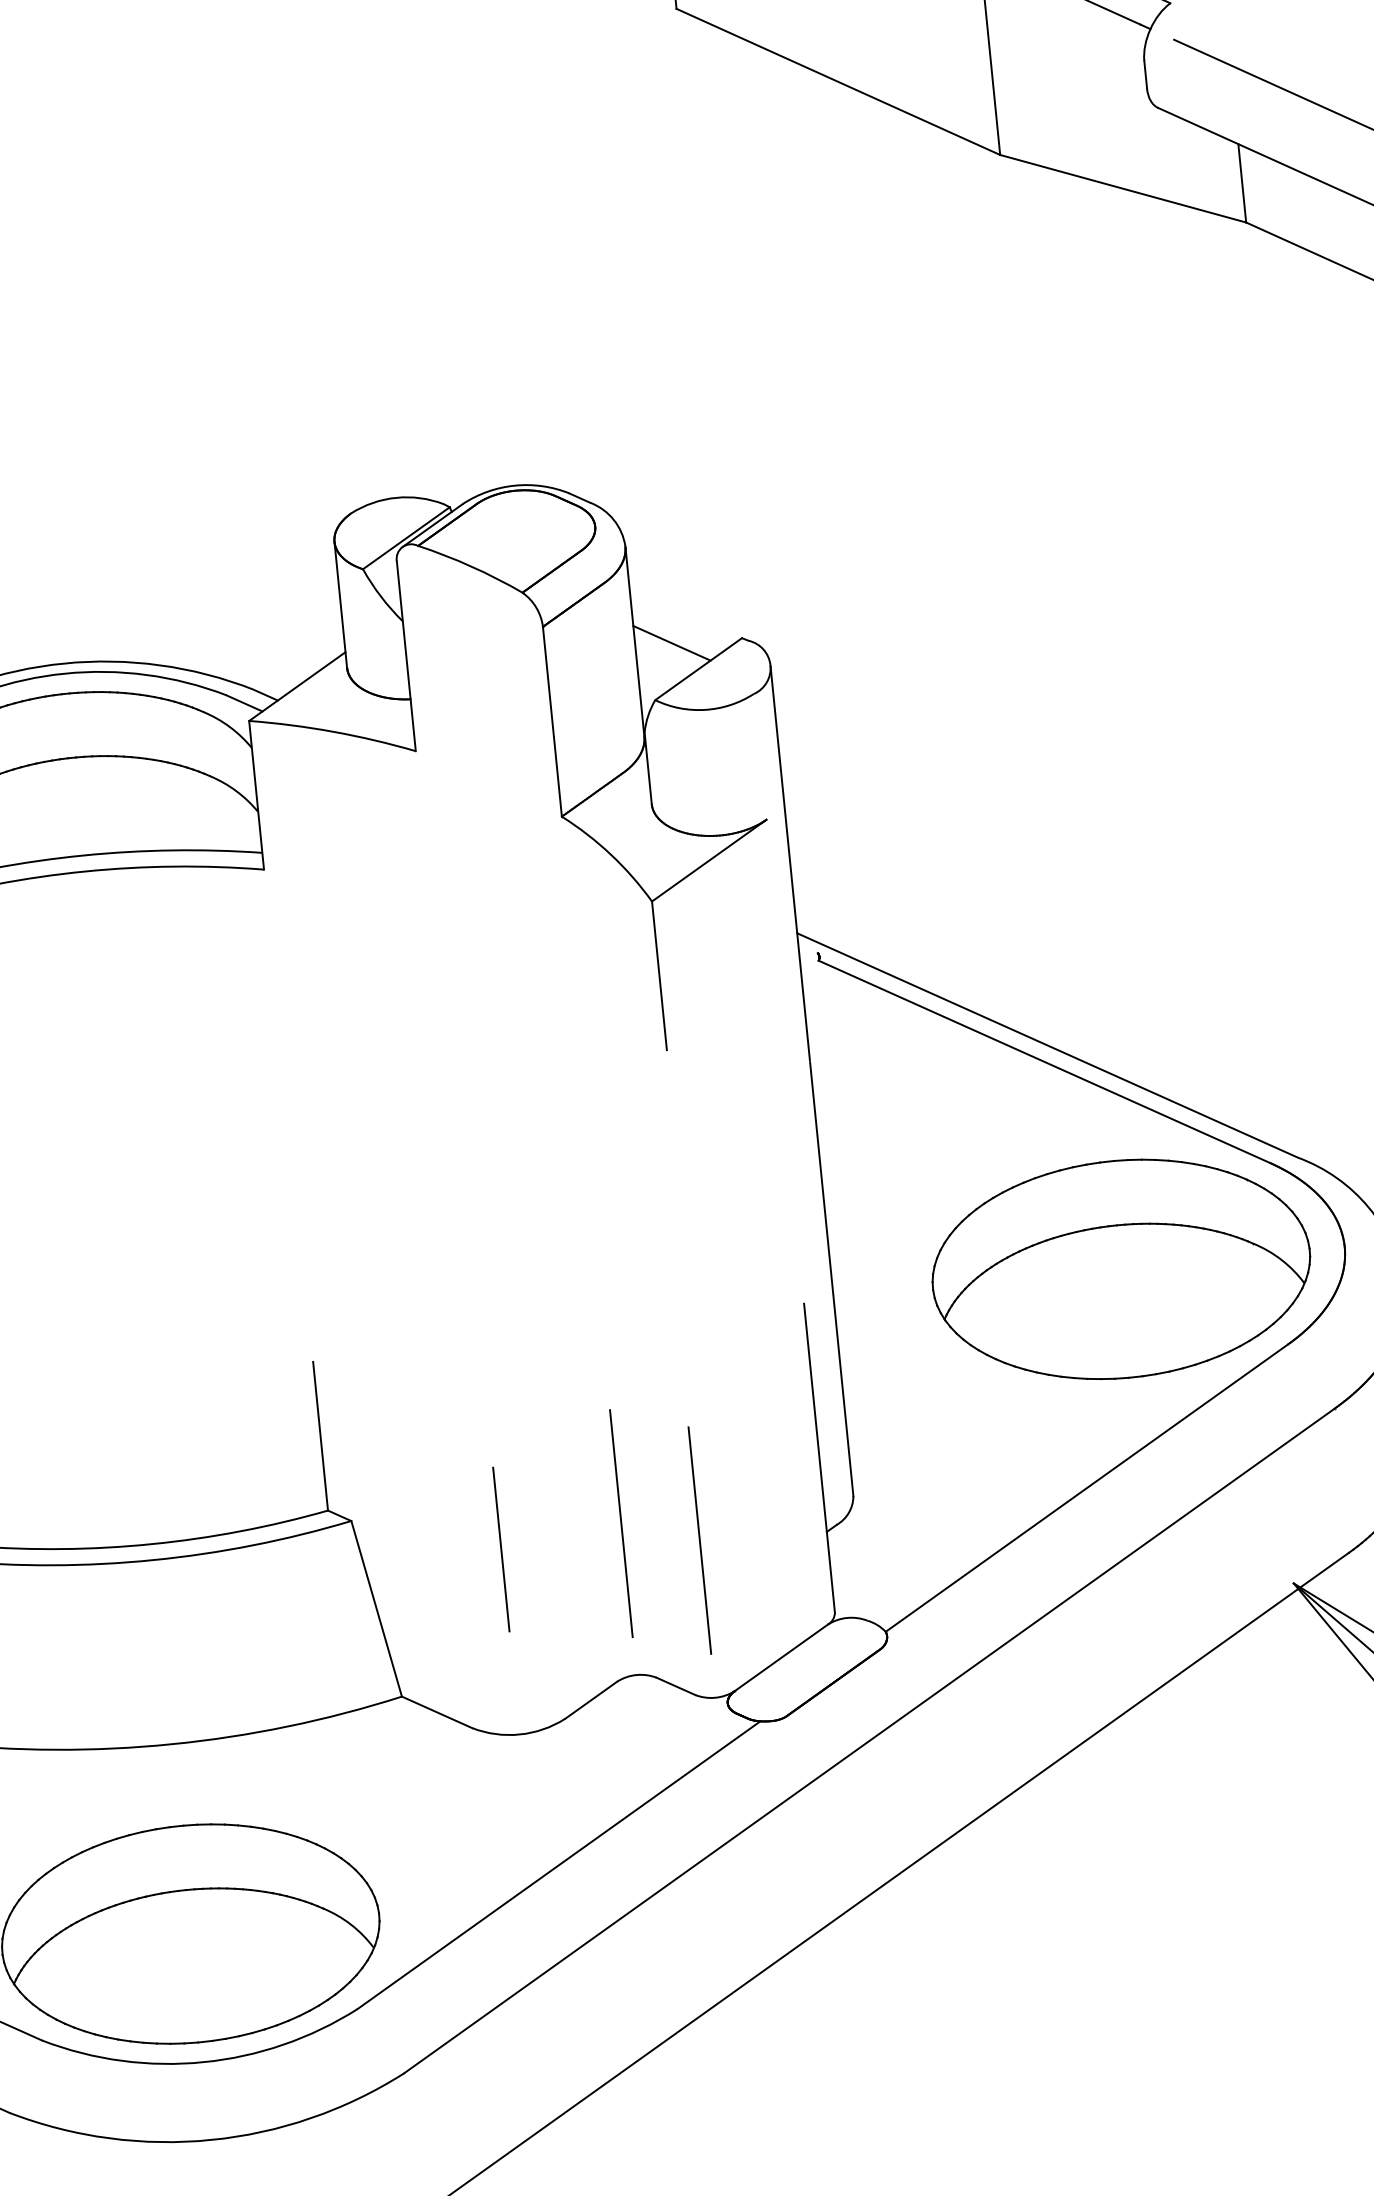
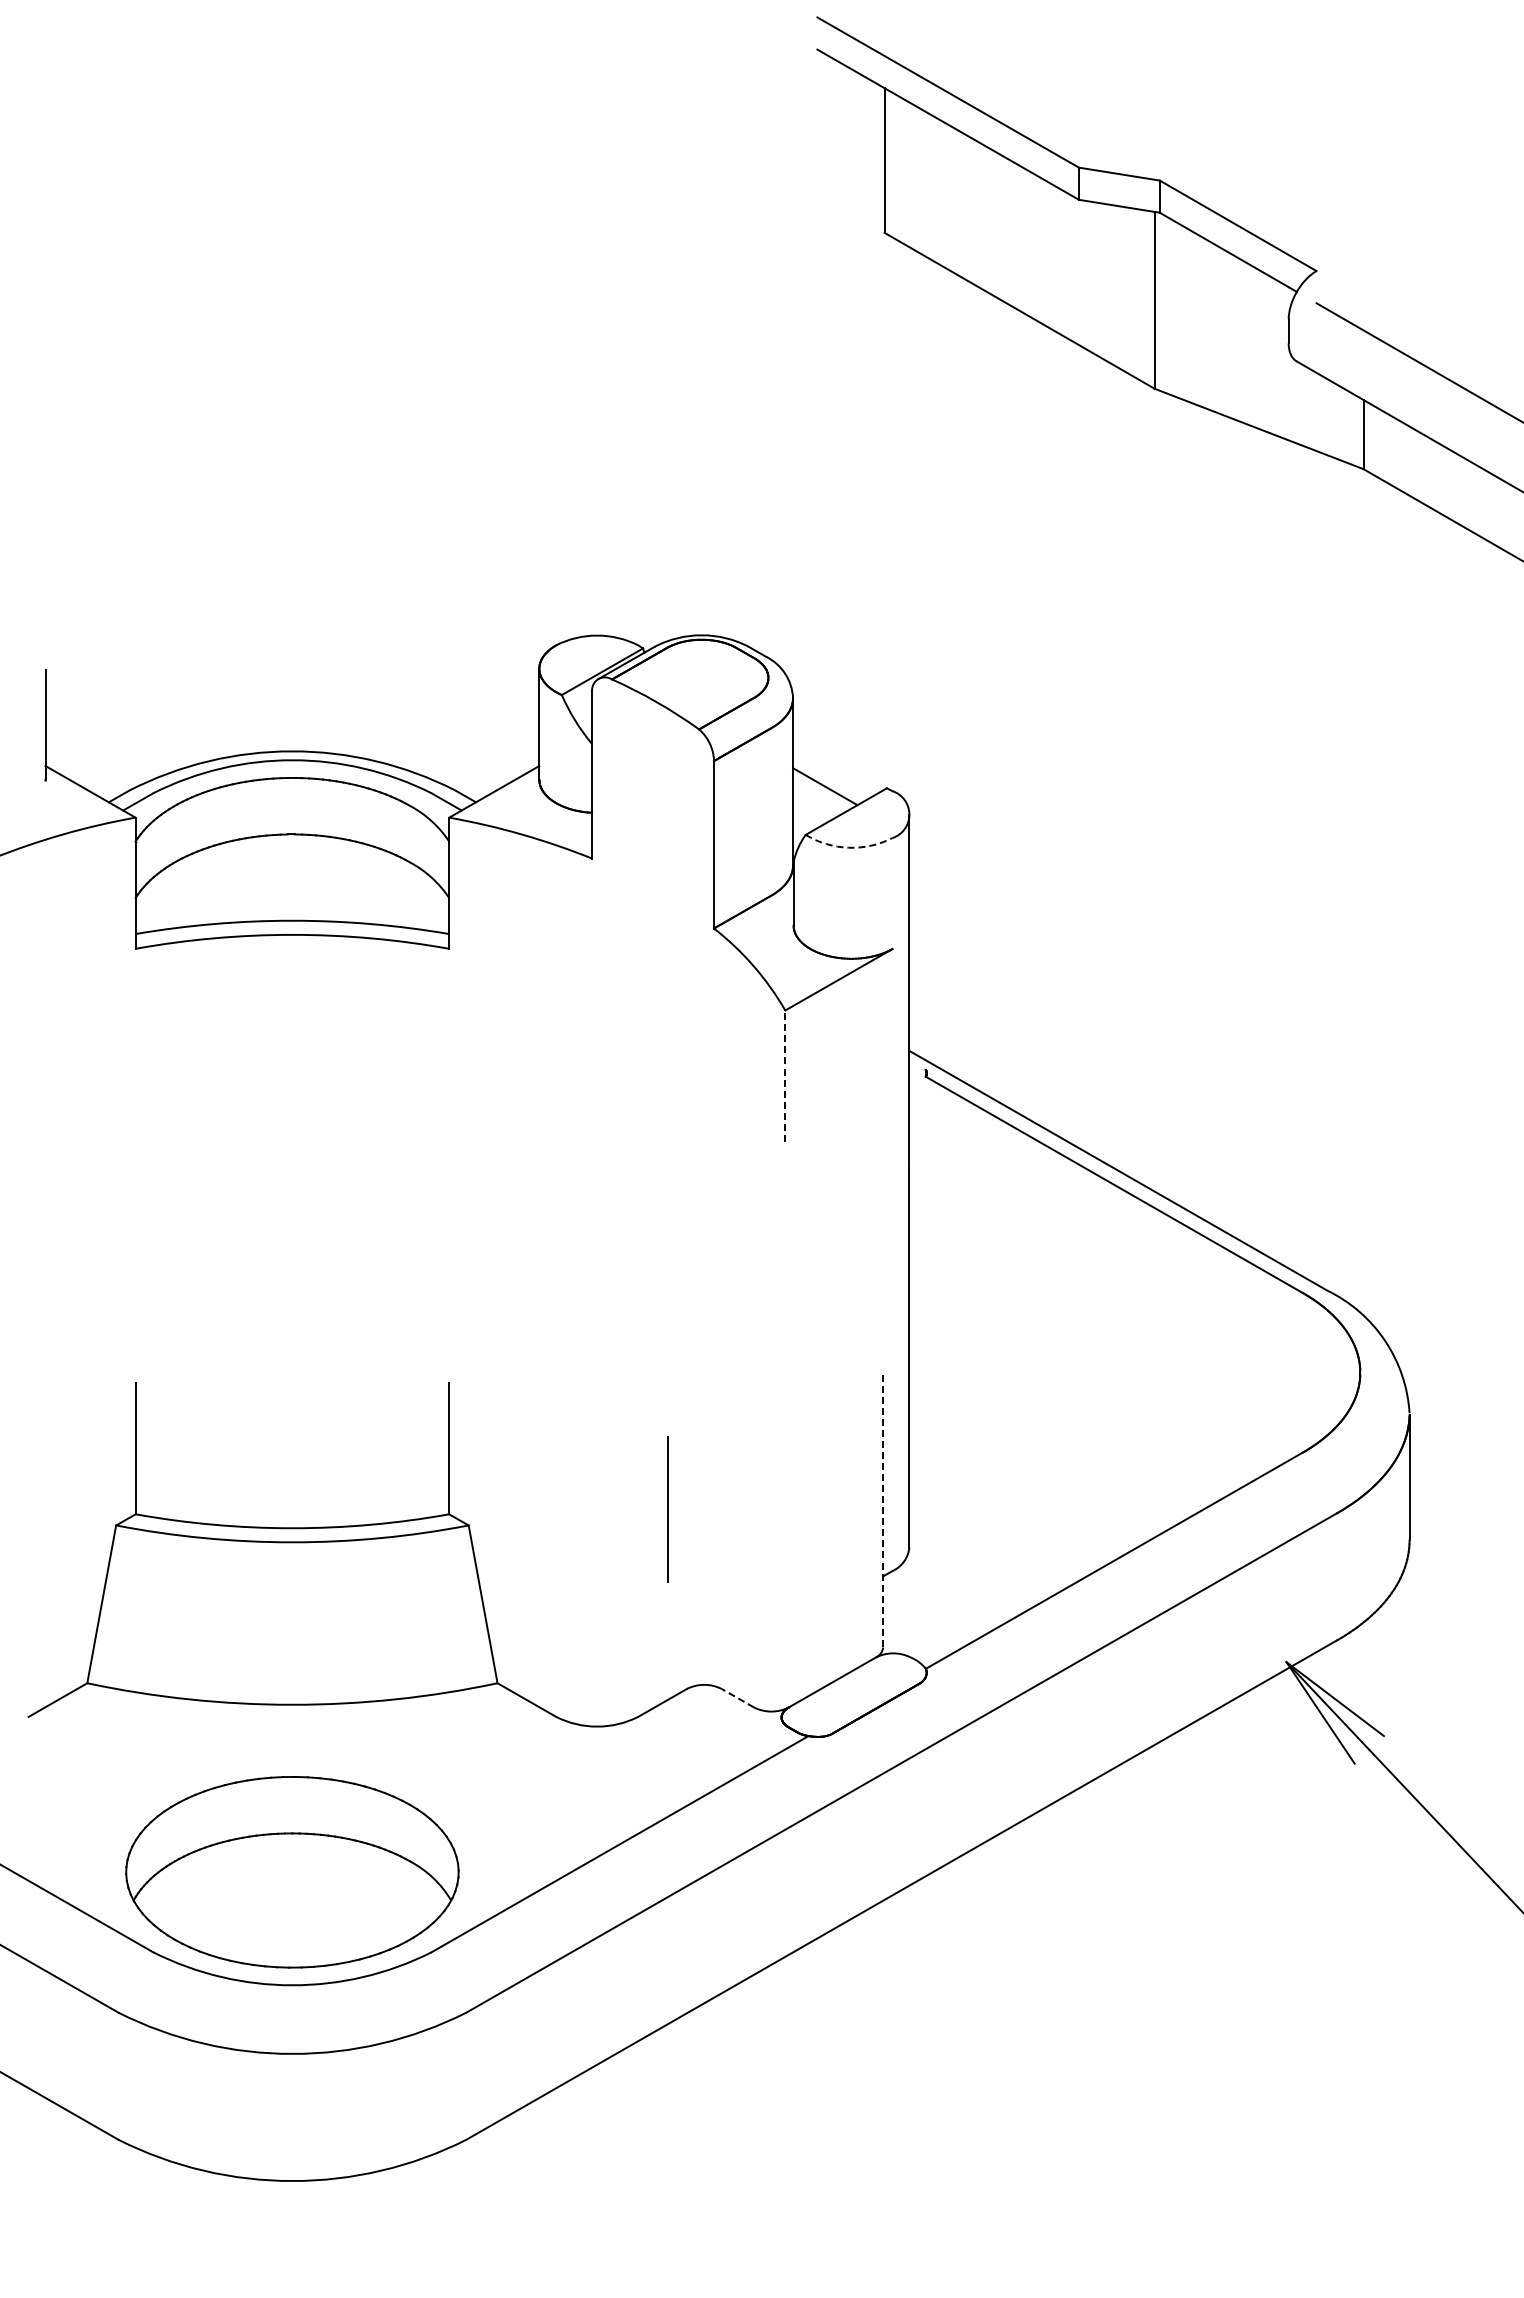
arc: (705, 709) -> (848, 847), solid -> dashed
line: (659, 976) -> (785, 1076), solid -> dashed
part: (1121, 1269) -> (1163, 1372), removed
line: (819, 1458) -> (883, 1511), solid -> dashed
line: (620, 1522) -> (703, 1550), removed
line: (699, 1540) -> (771, 1572), removed
line: (500, 1549) -> (667, 1509), moved
line: (675, 1686) -> (737, 1698), solid -> dashed

